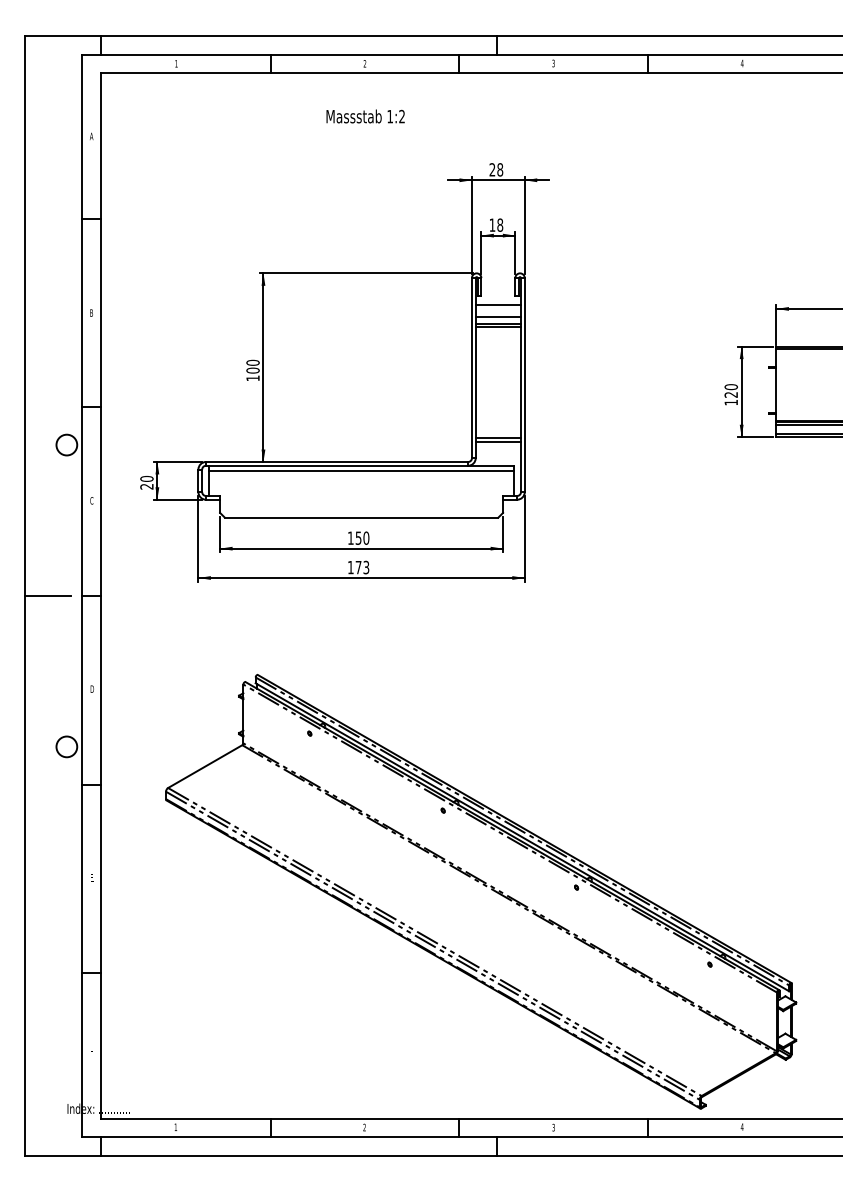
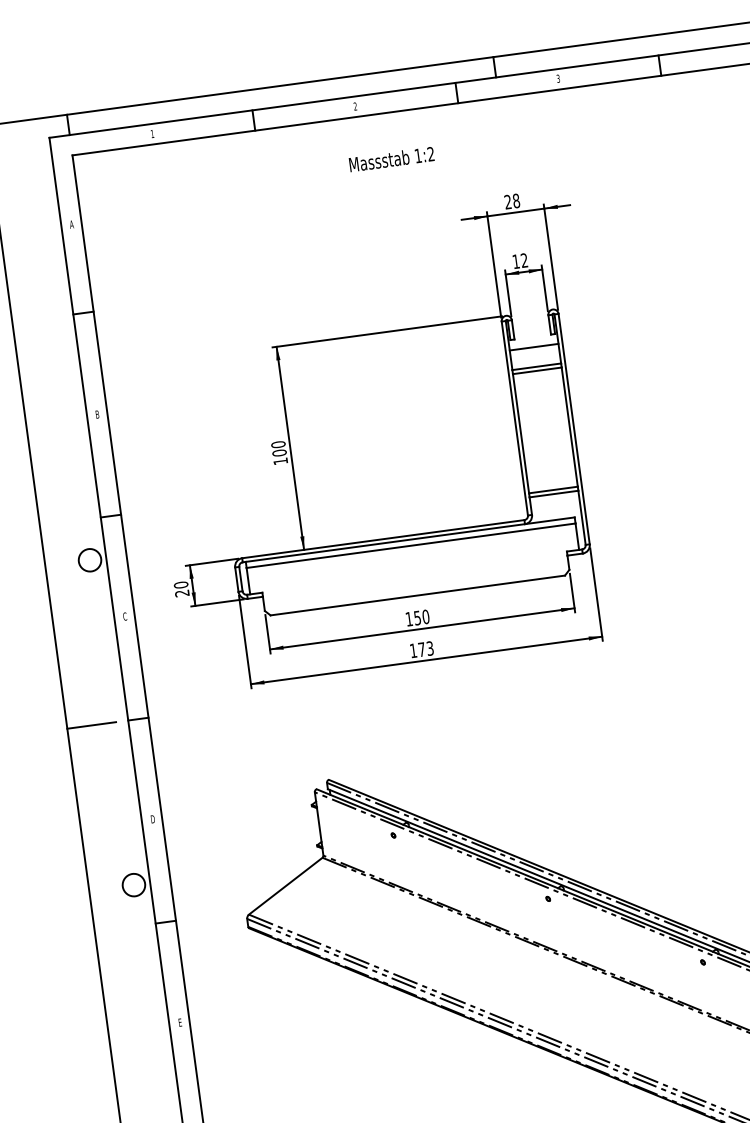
text: (365, 116) -> (391, 159), moved
text: (500, 224) -> (524, 259), 18 -> 12
line: (498, 316) -> (535, 359), removed

